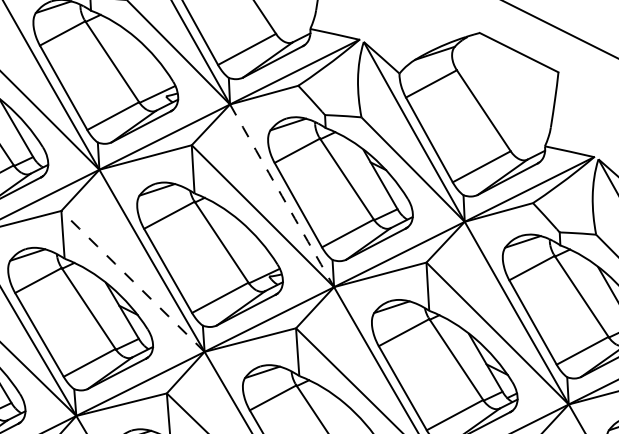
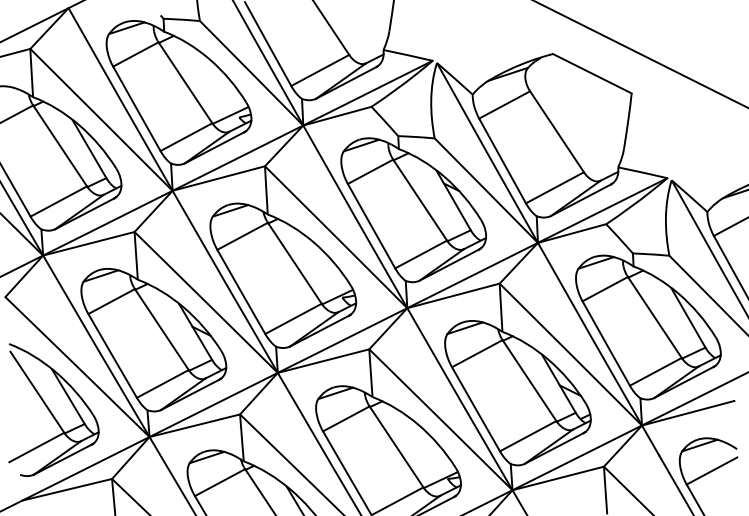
arc: (282, 195) -> (355, 216), dashed -> solid
arc: (133, 281) -> (206, 302), dashed -> solid

